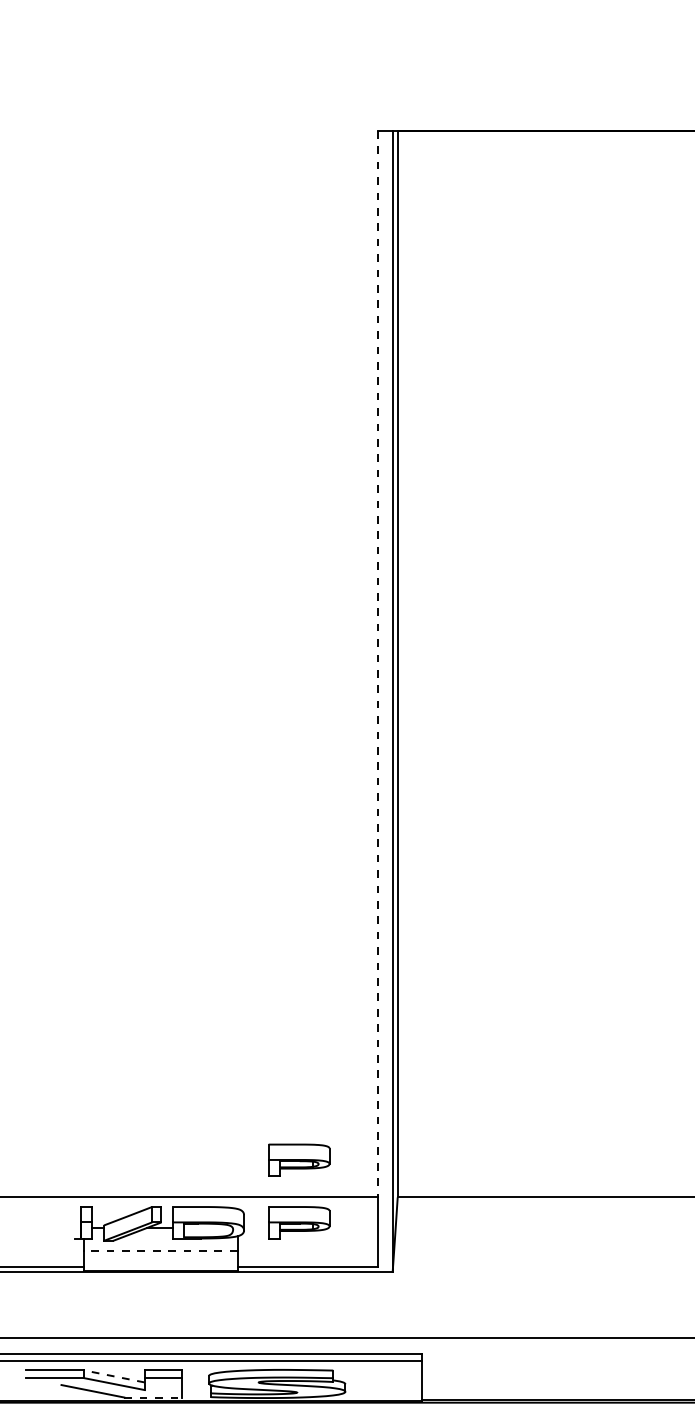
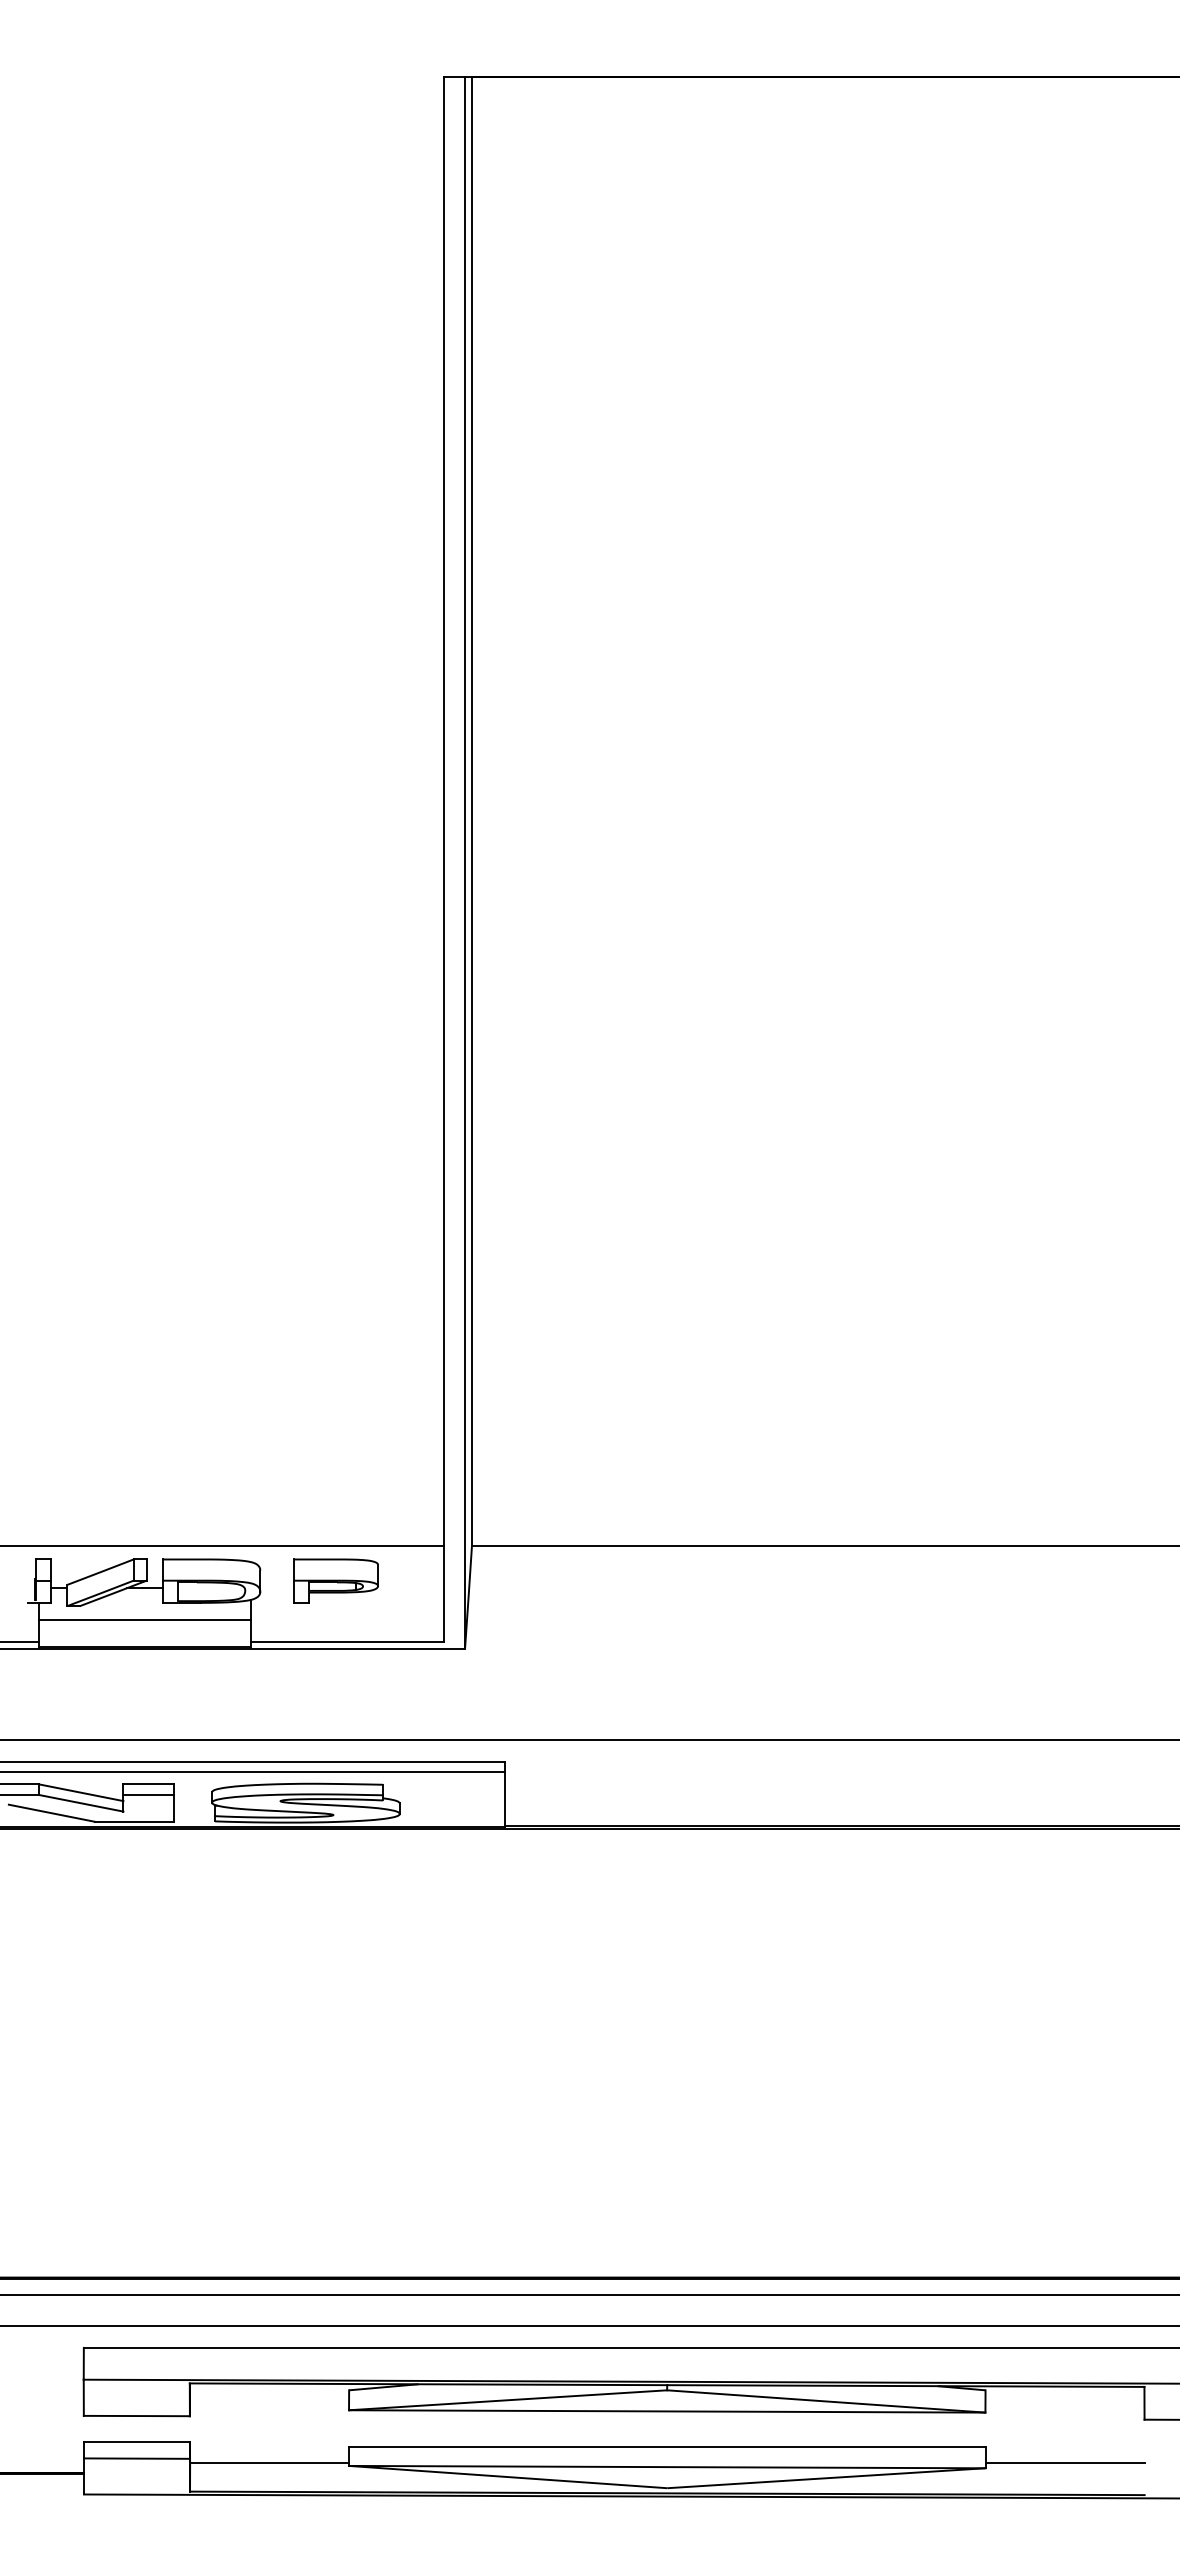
line: (377, 663) -> (444, 811), dashed -> solid
part: (298, 1159) -> (335, 1494), removed
line: (159, 1250) -> (144, 1619), dashed -> solid
line: (114, 1376) -> (81, 1792), dashed -> solid
line: (153, 1397) -> (135, 1821), dashed -> solid

